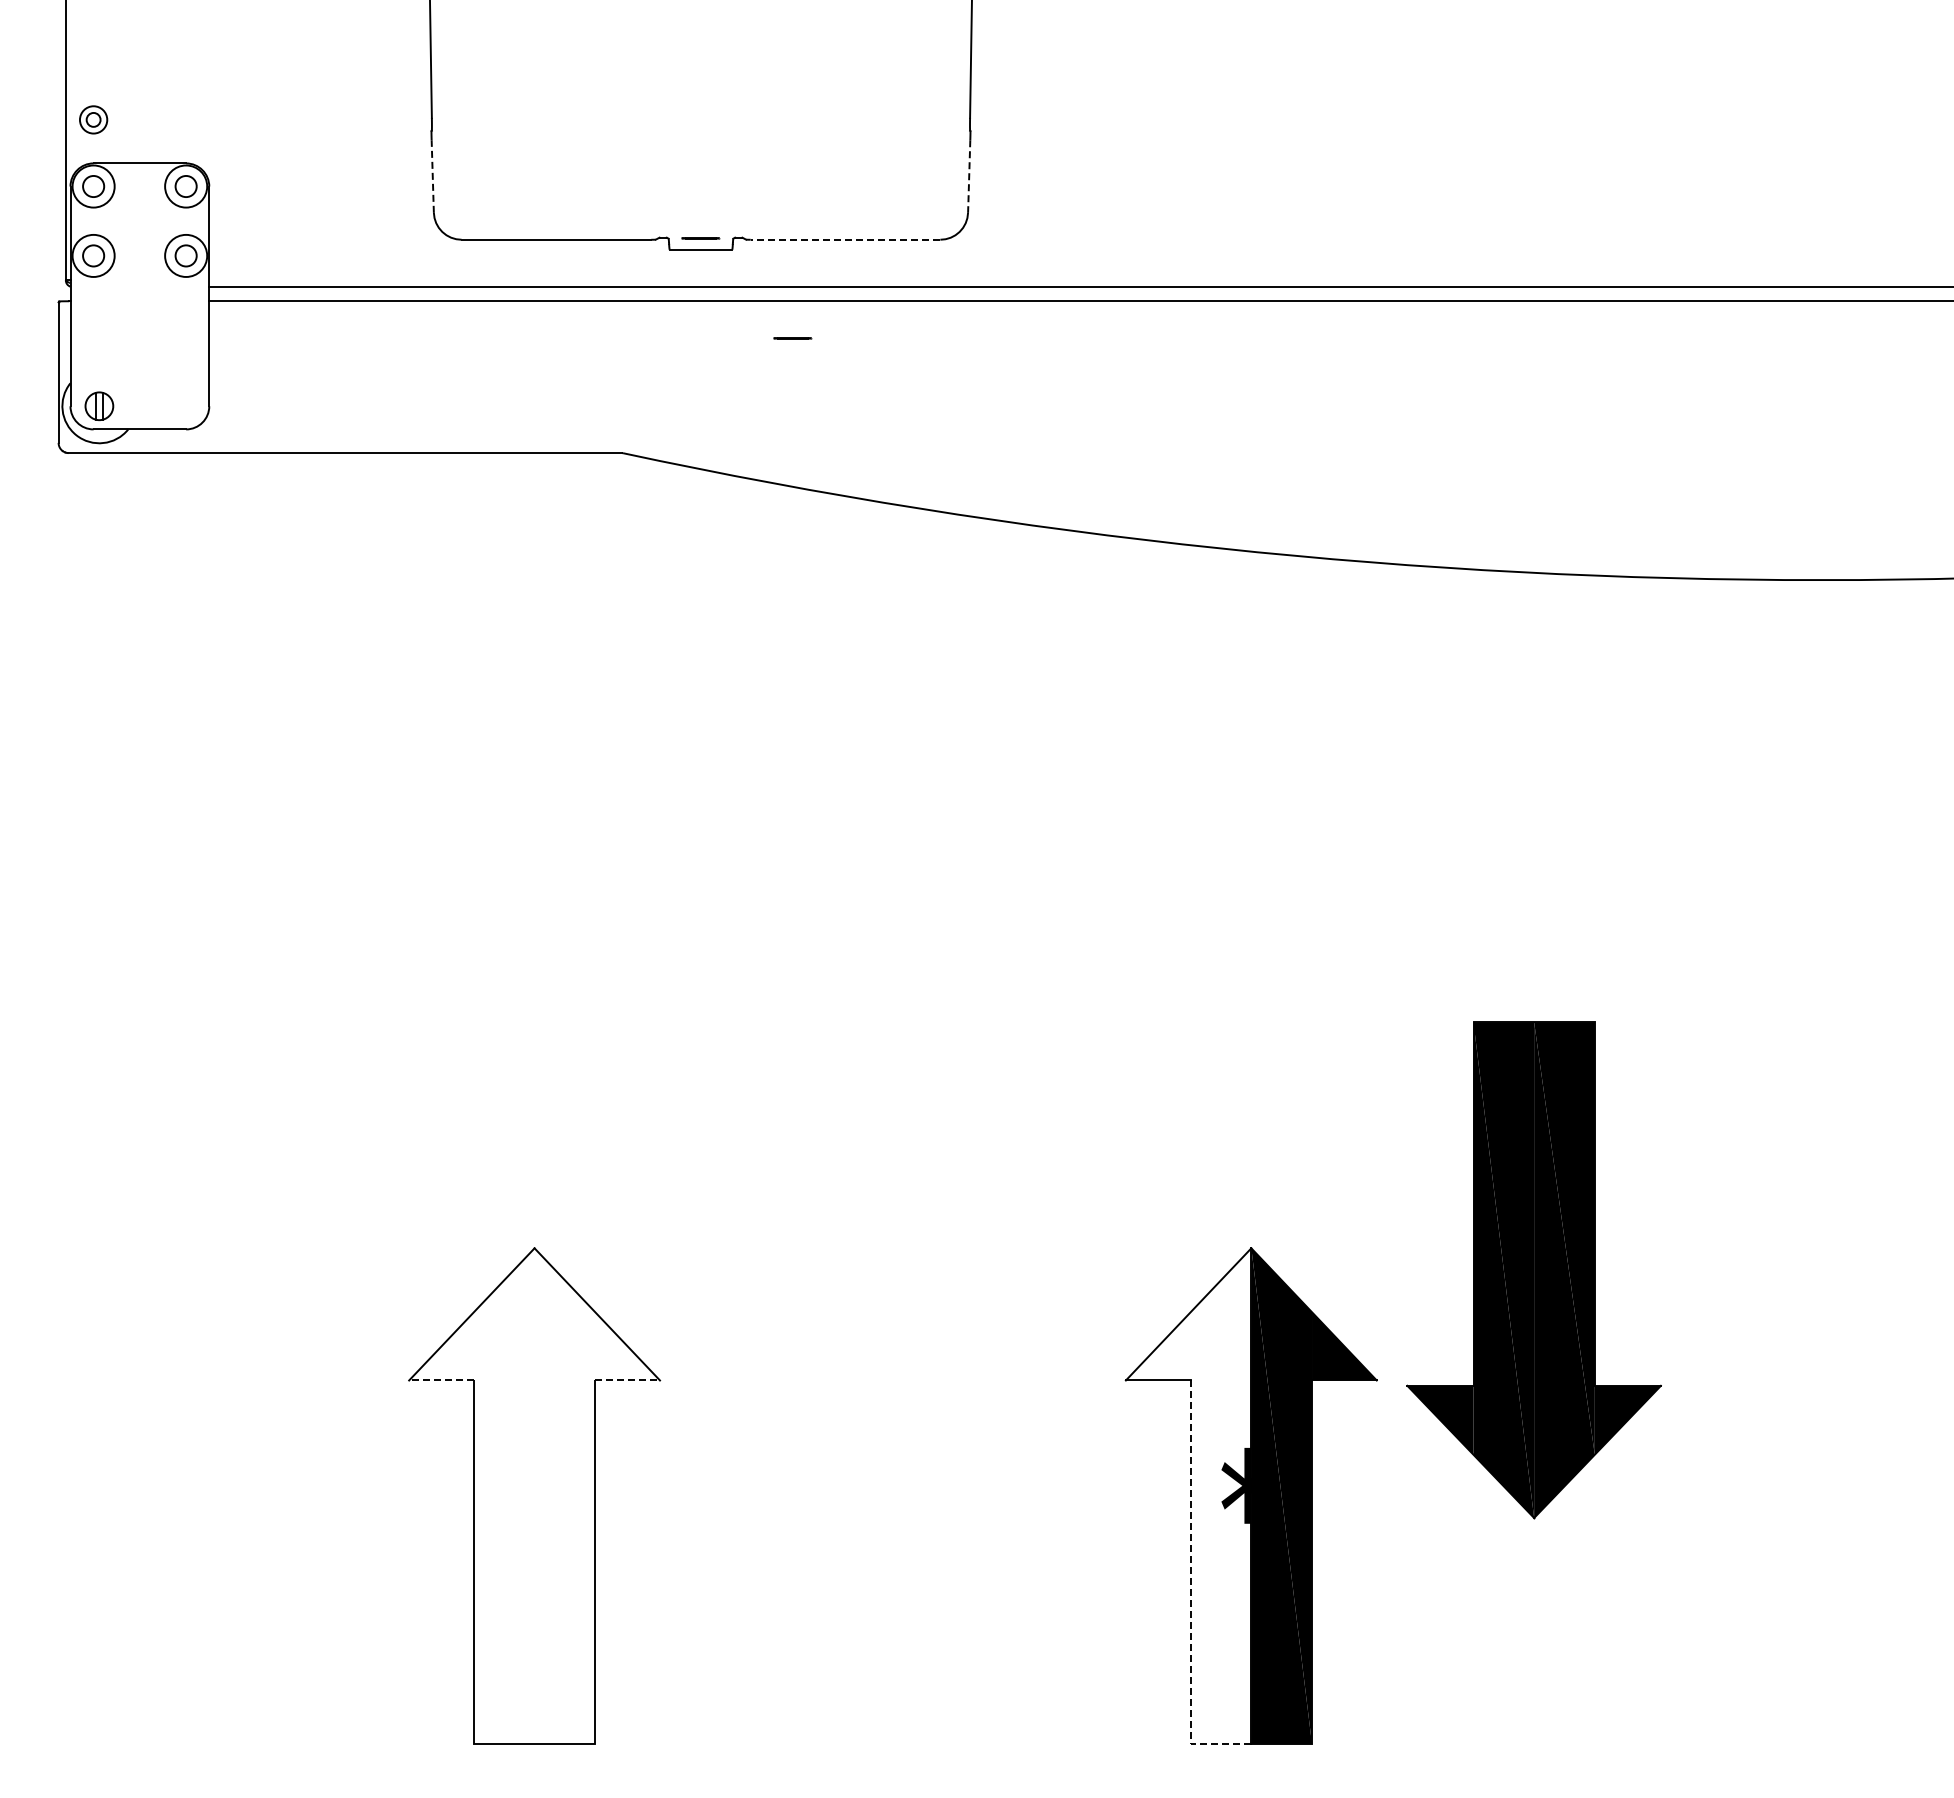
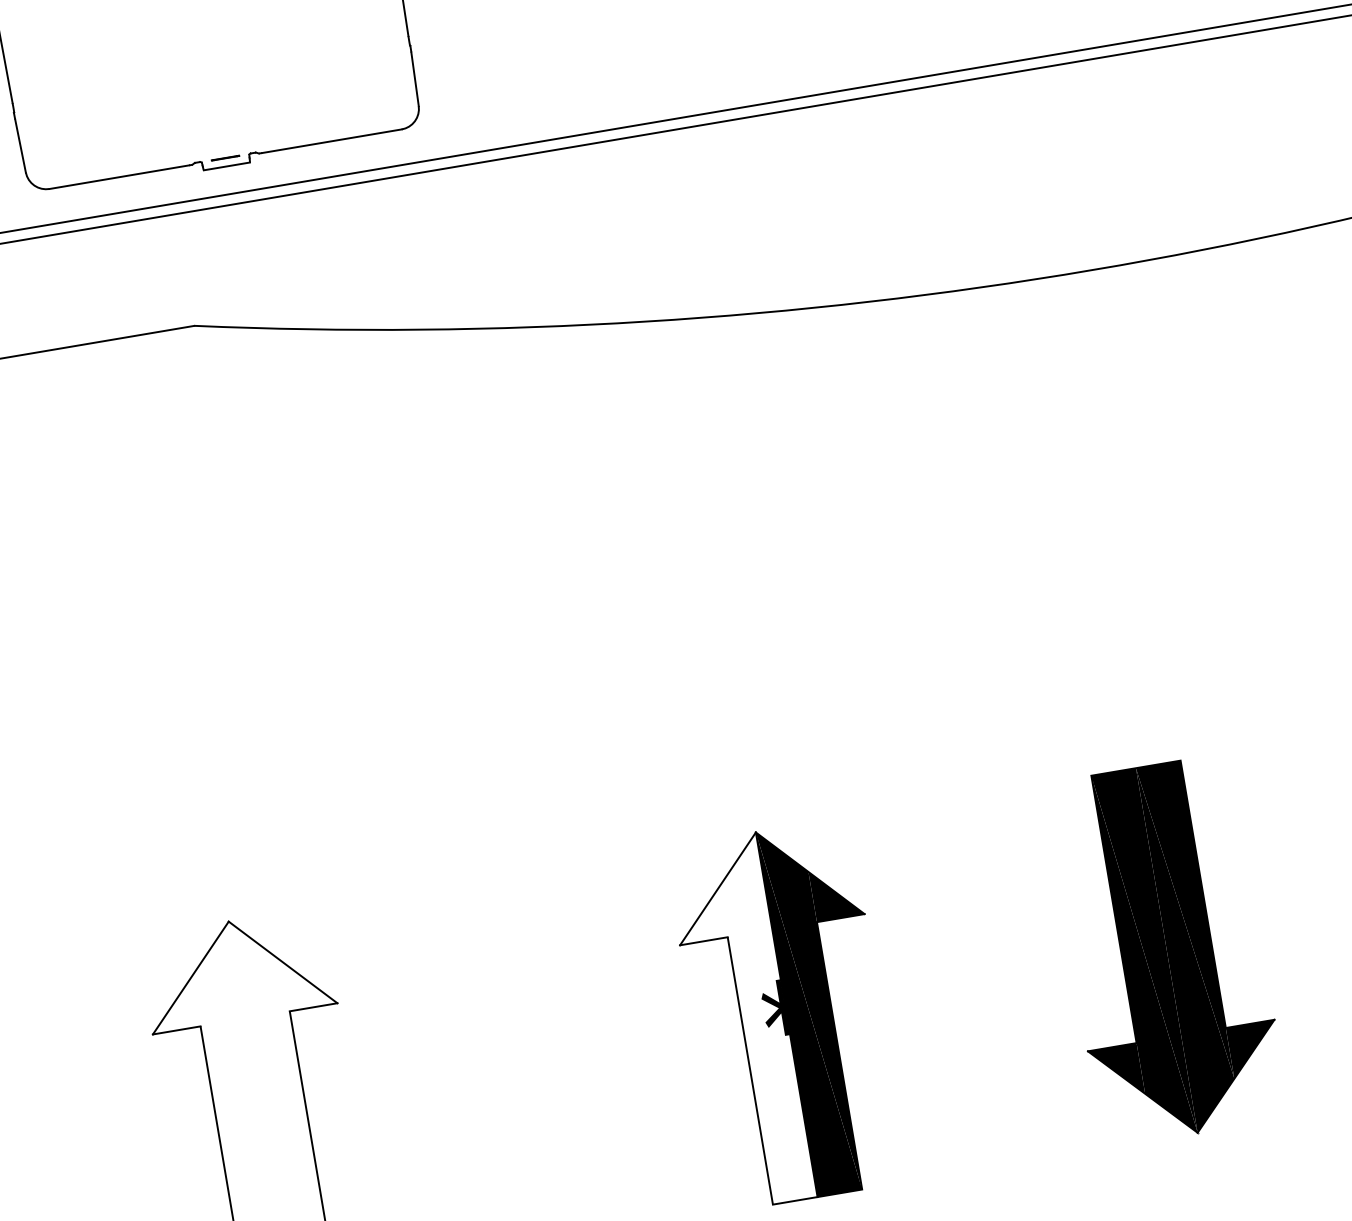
line: (432, 176) -> (20, 146), dashed -> solid
line: (969, 177) -> (415, 80), dashed -> solid
line: (845, 239) -> (331, 141), dashed -> solid
line: (792, 338) -> (305, 220), removed
part: (1533, 1270) -> (1166, 950), moved
line: (441, 1380) -> (176, 1030), dashed -> solid
line: (628, 1380) -> (314, 1007), dashed -> solid
line: (1190, 1593) -> (754, 1093), dashed -> solid

